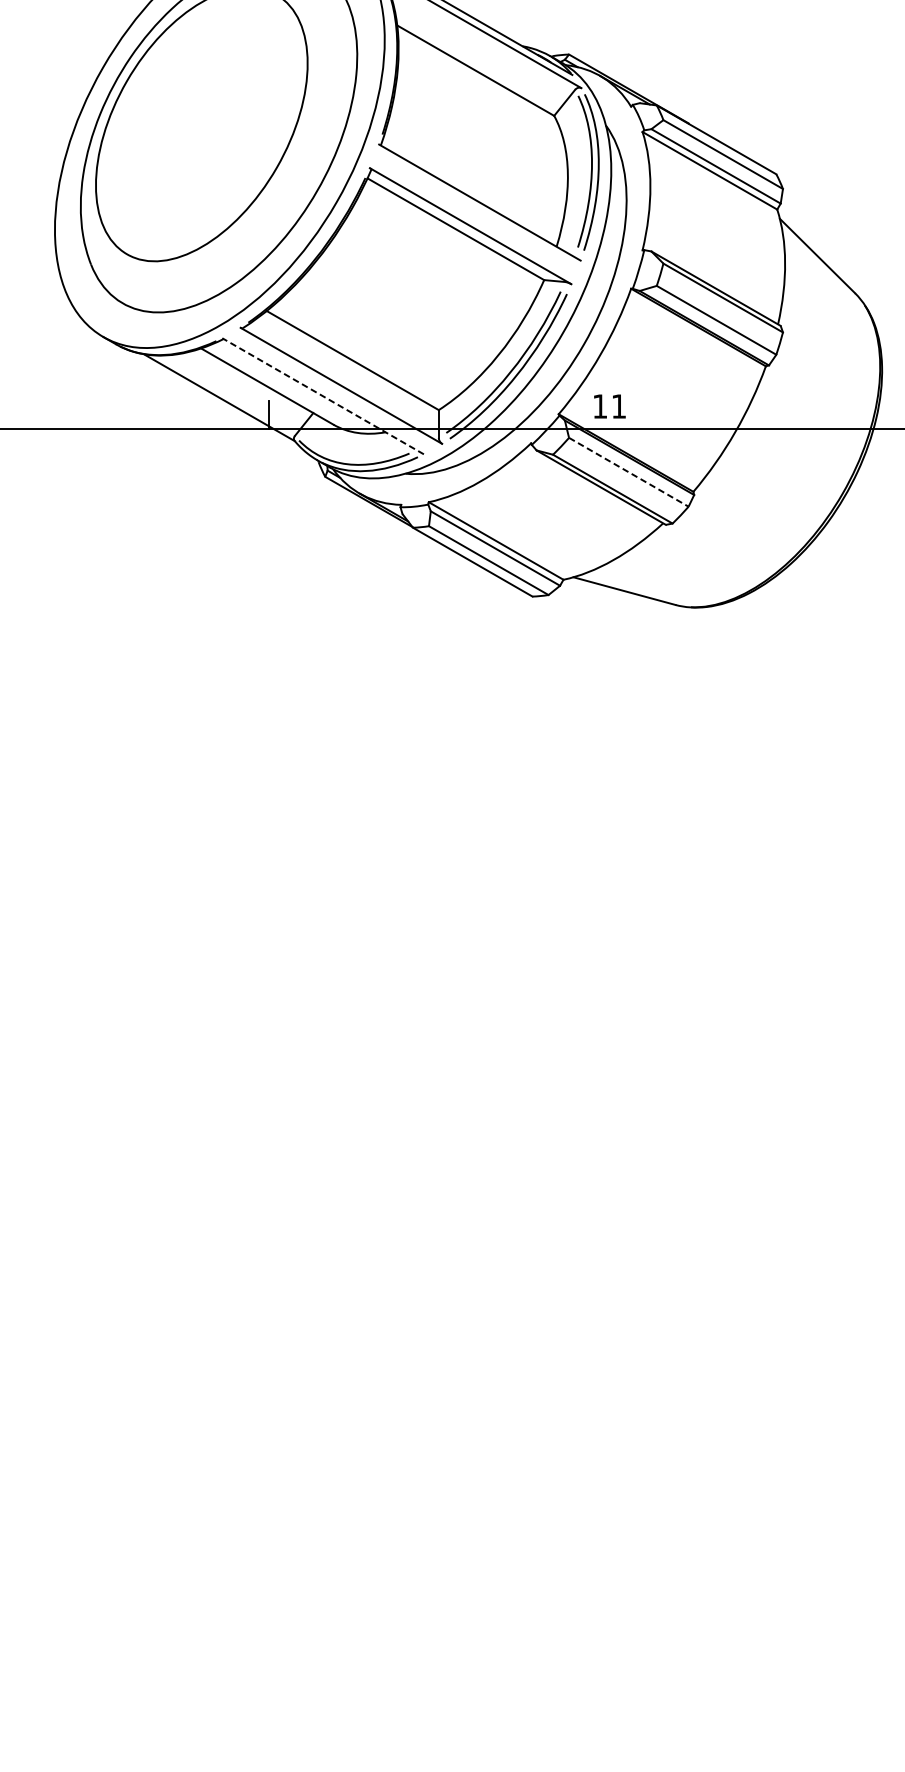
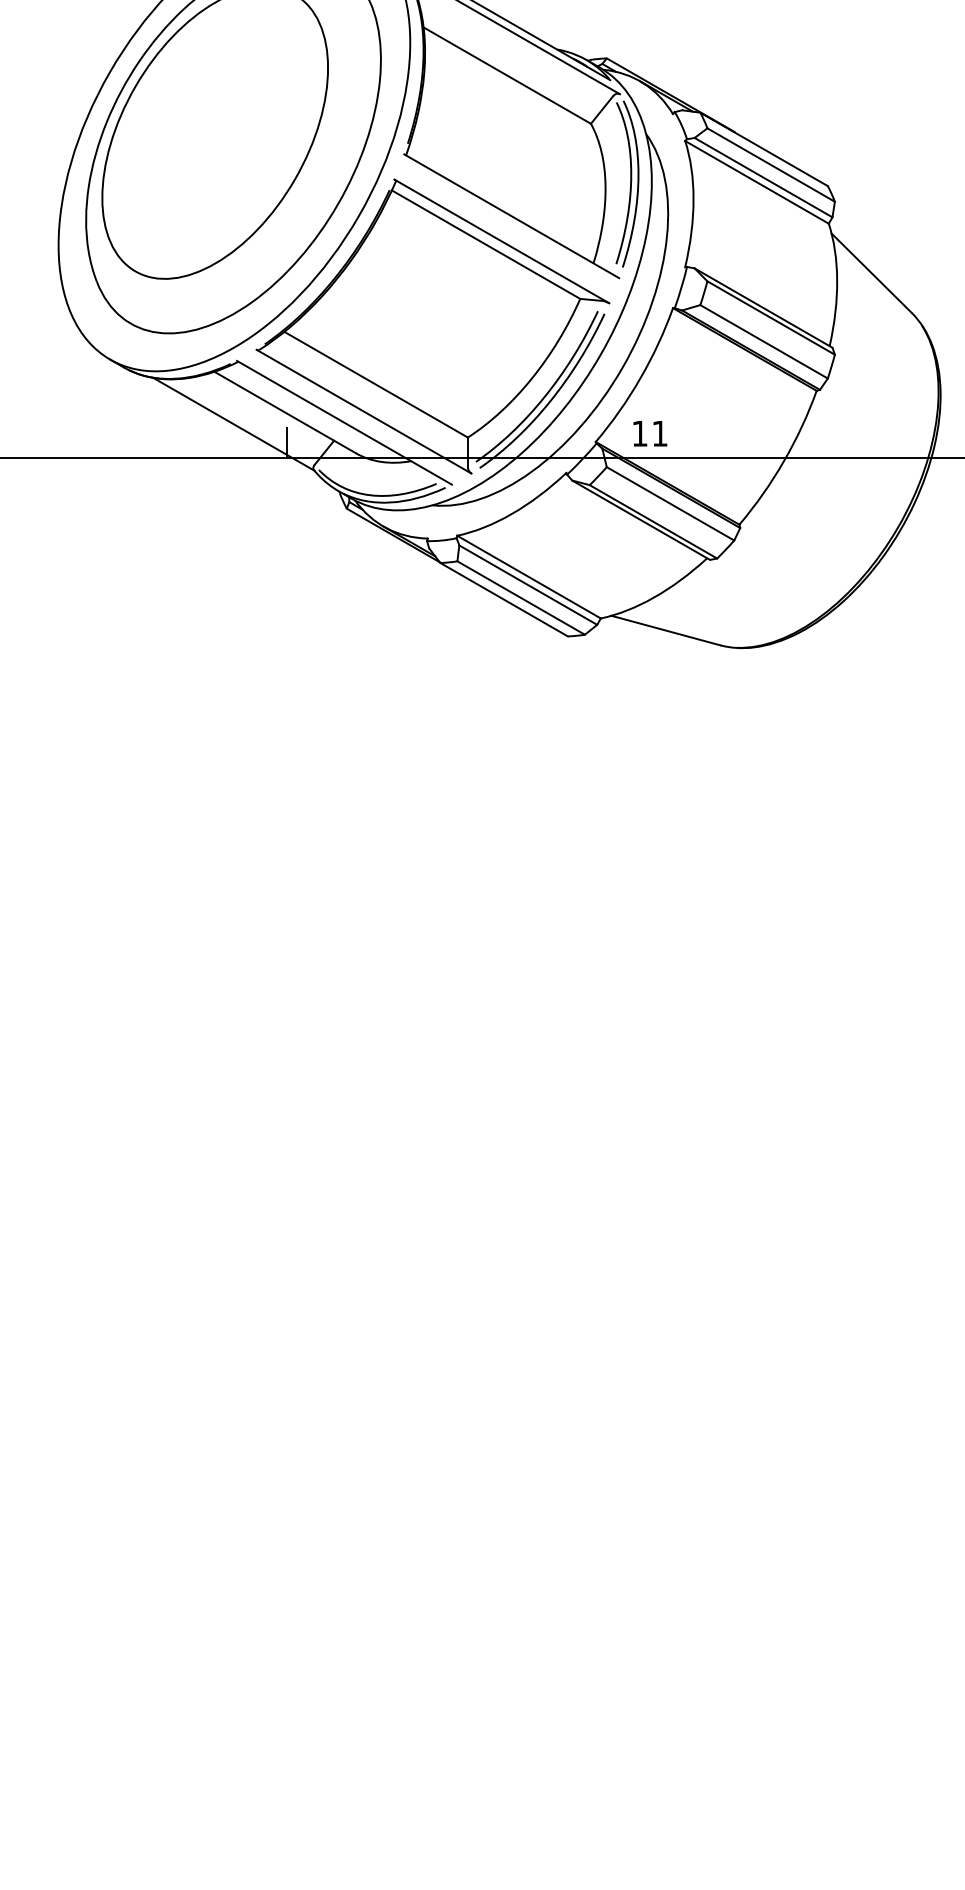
line: (323, 395) -> (344, 422), dashed -> solid
line: (628, 471) -> (670, 503), dashed -> solid

